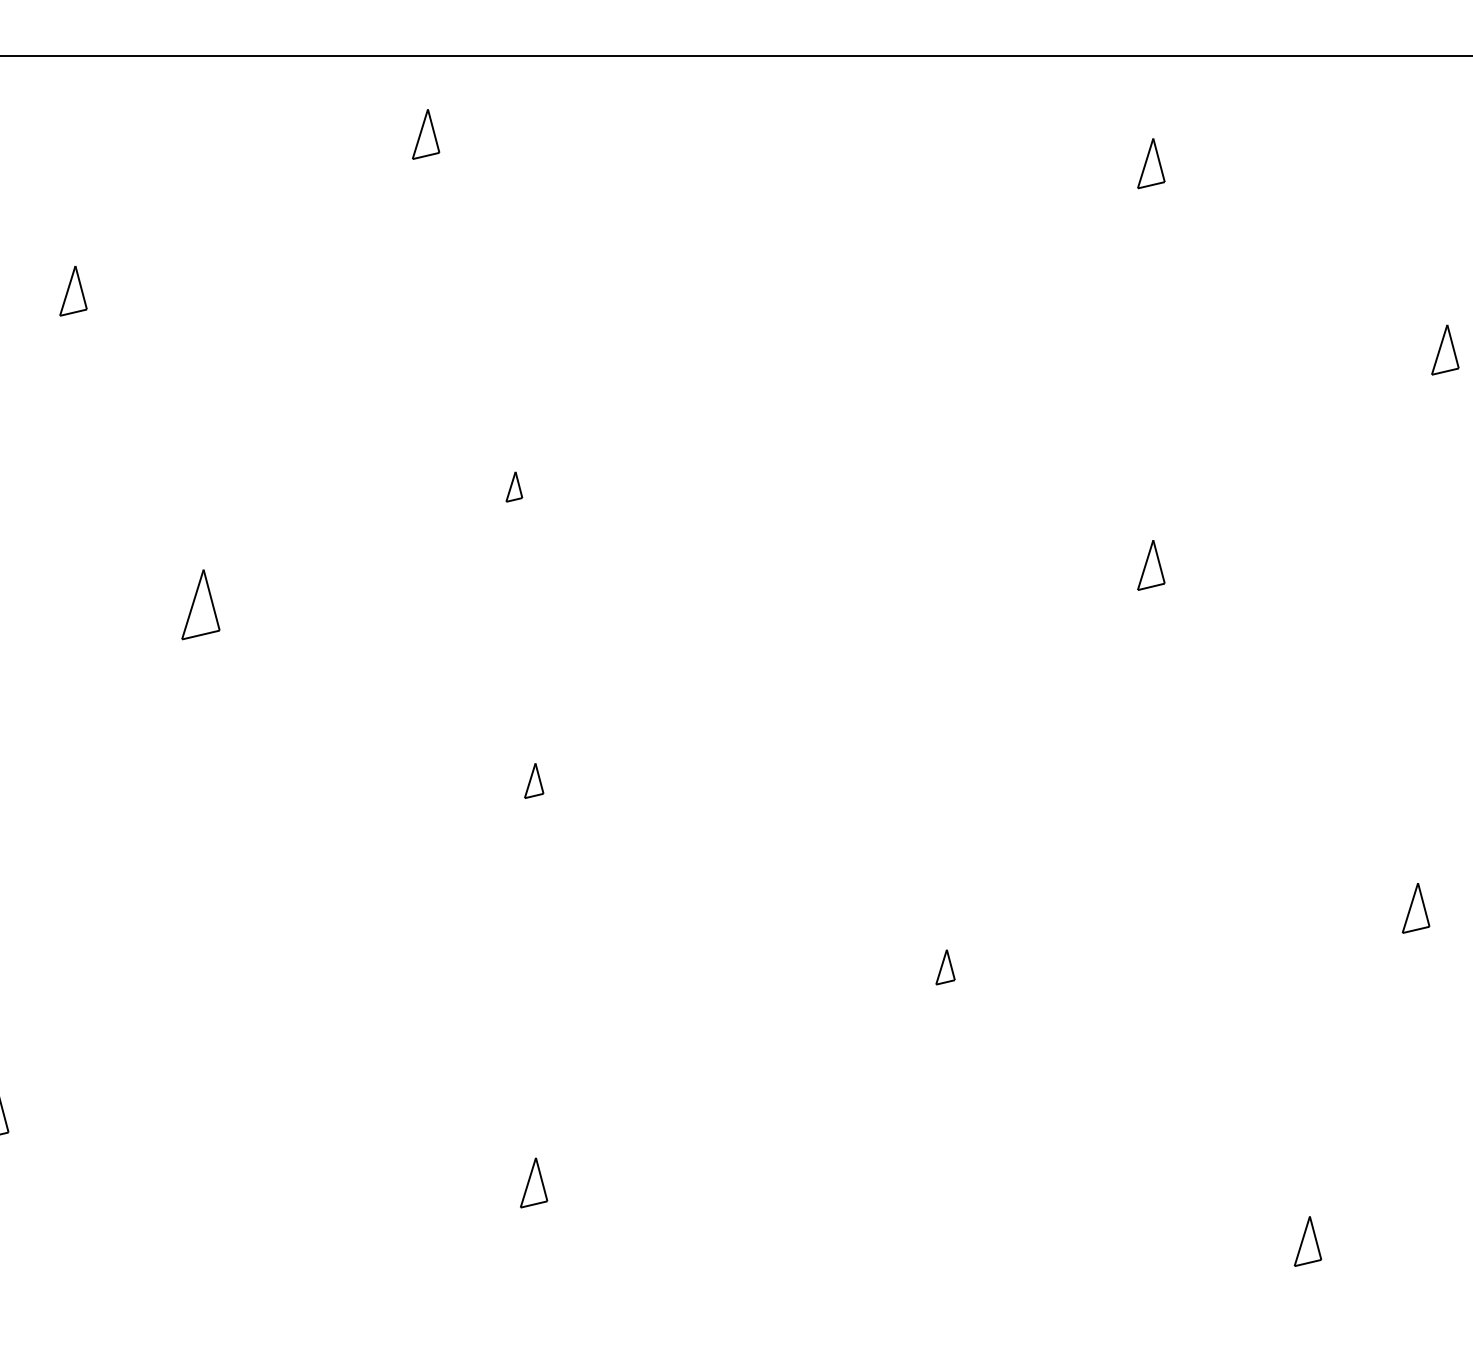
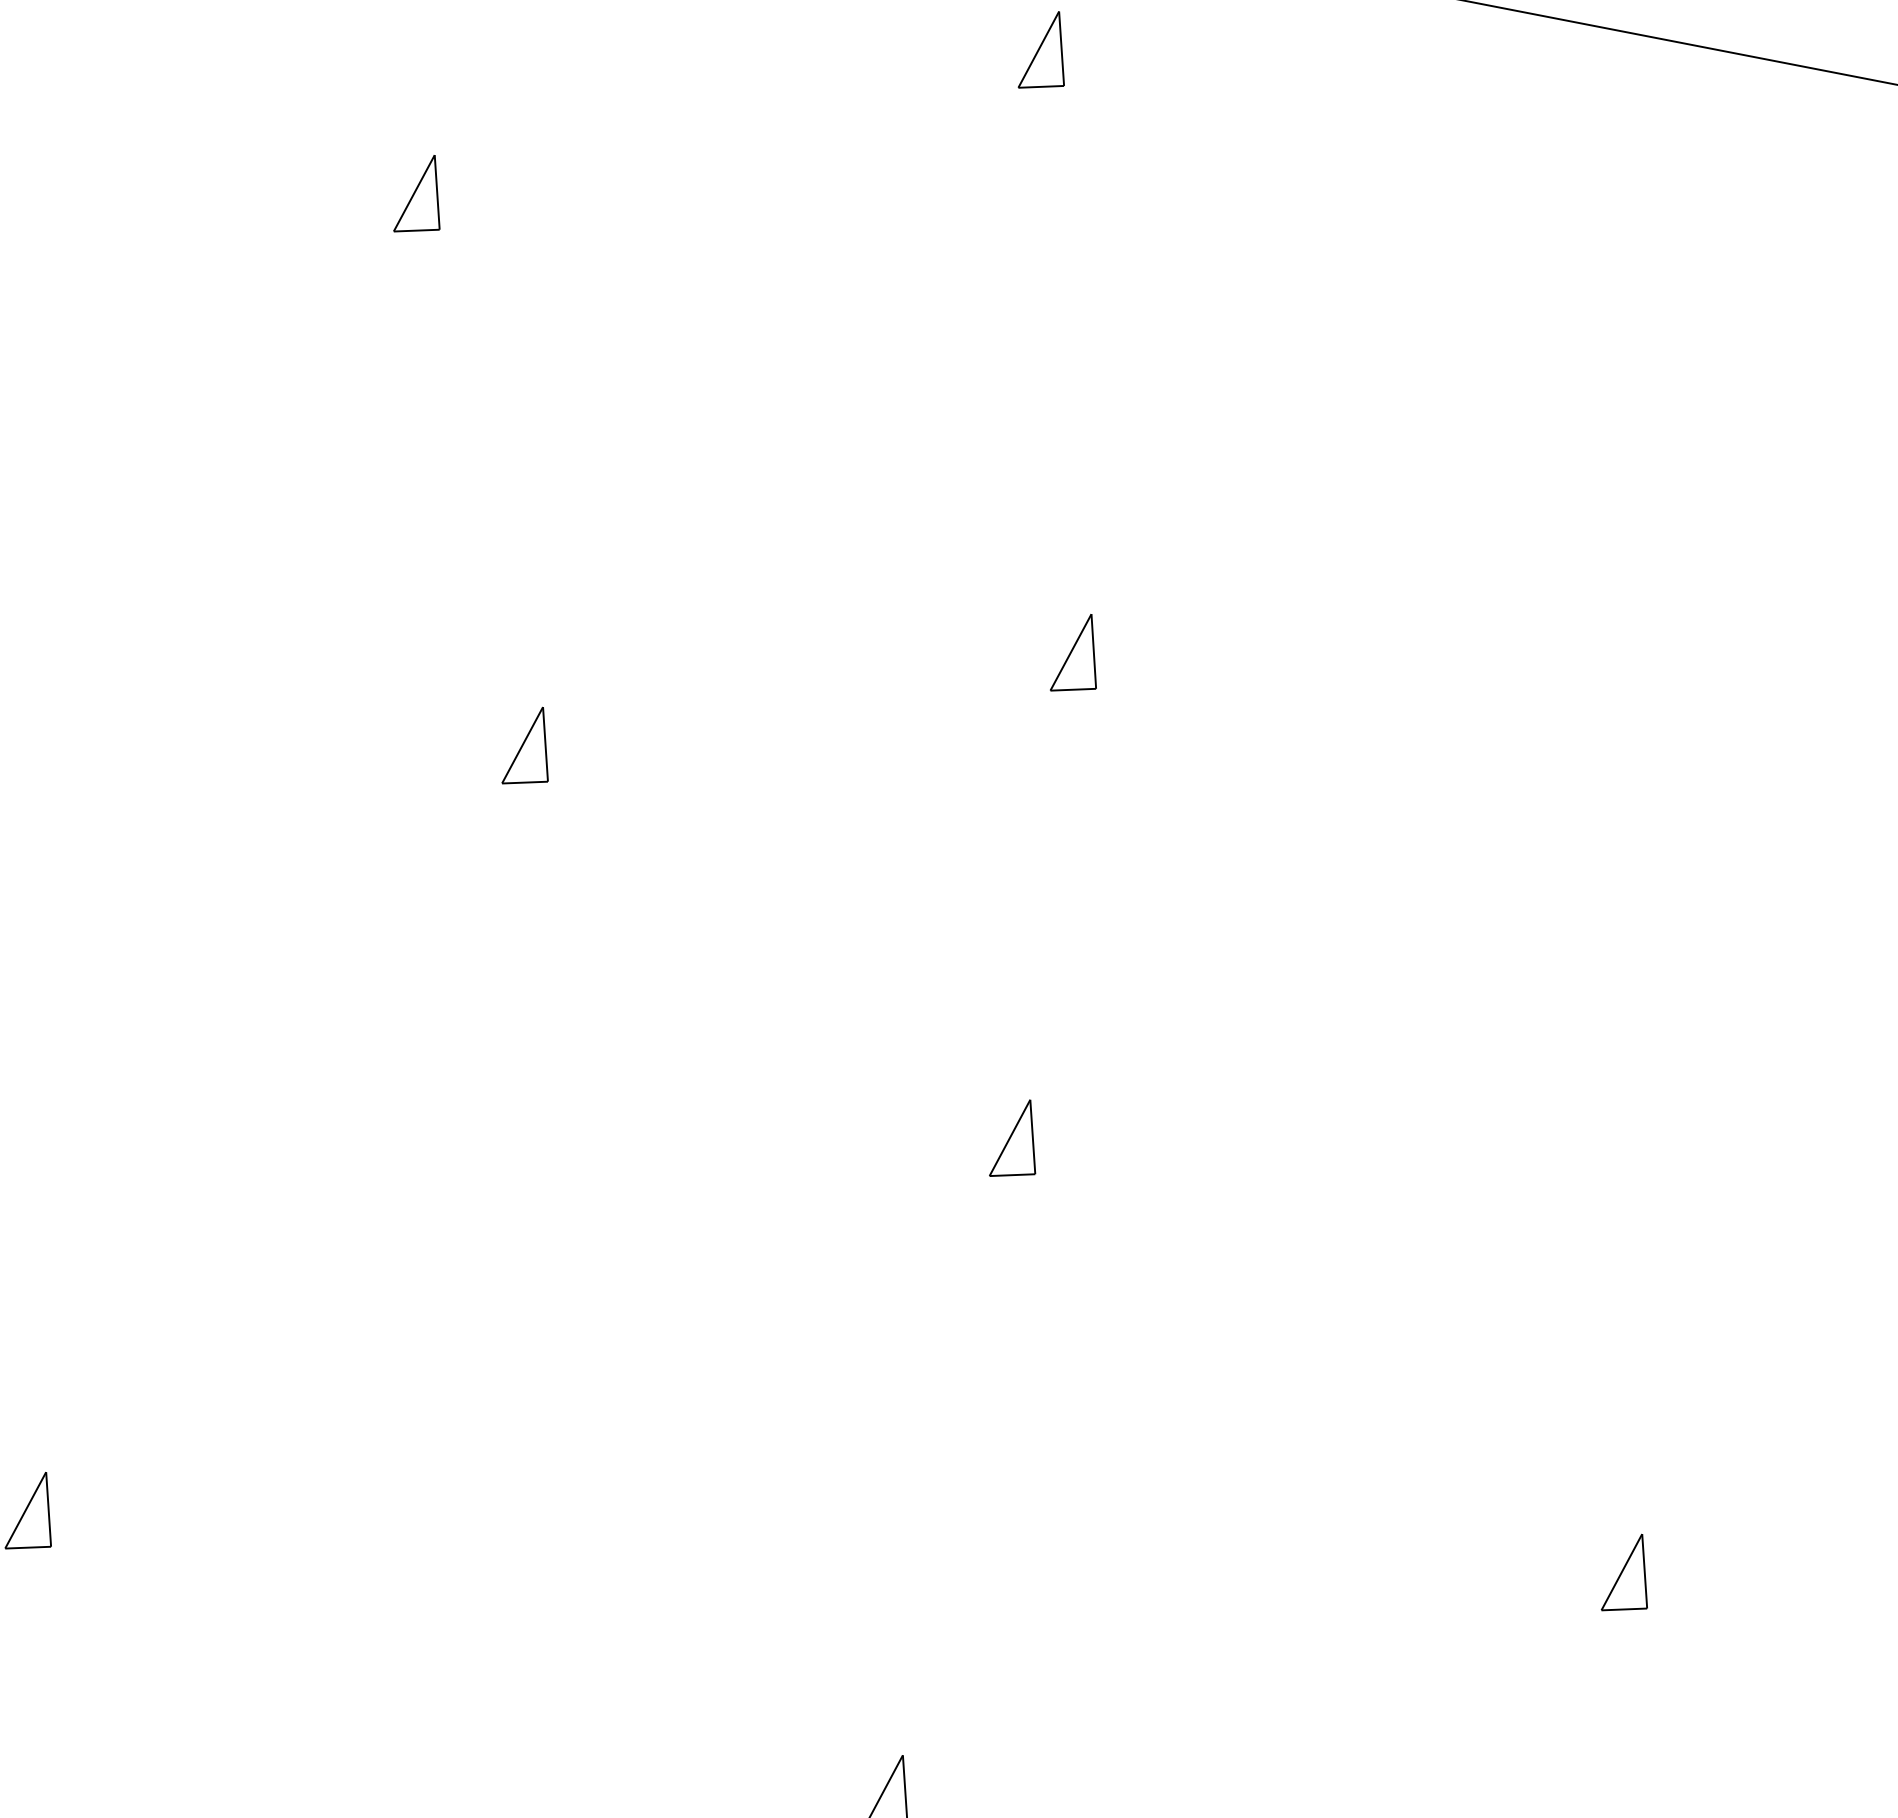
part: (514, 486) -> (1080, 653), size x1.67
part: (200, 604) -> (531, 746), size x0.71
part: (534, 780) -> (1020, 1139), size x1.43
part: (945, 967) -> (1630, 1574), size x1.43

